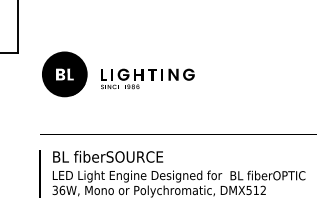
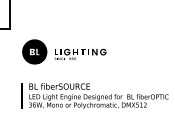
part: (118, 73) -> (64, 51), moved

